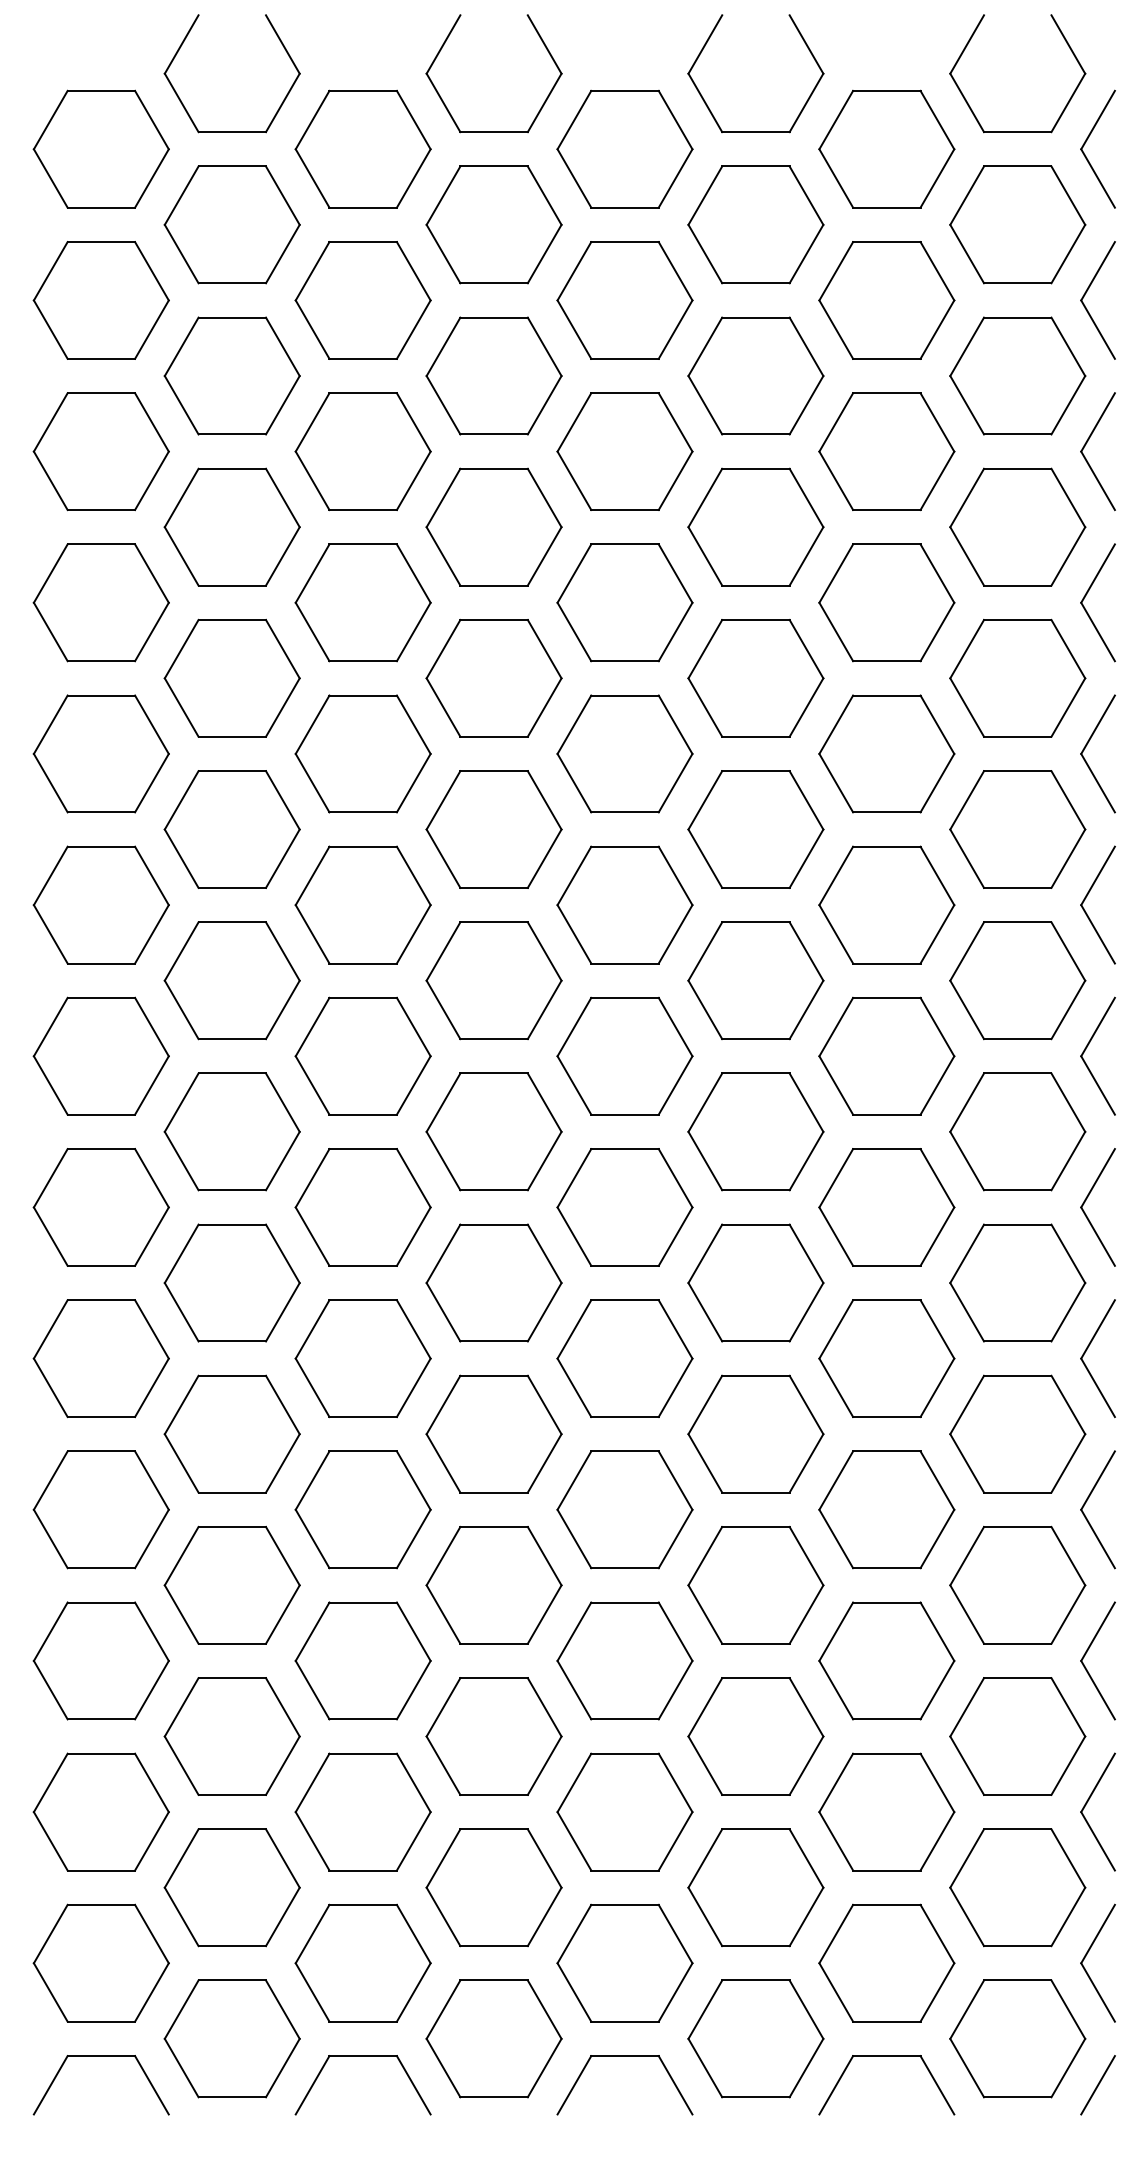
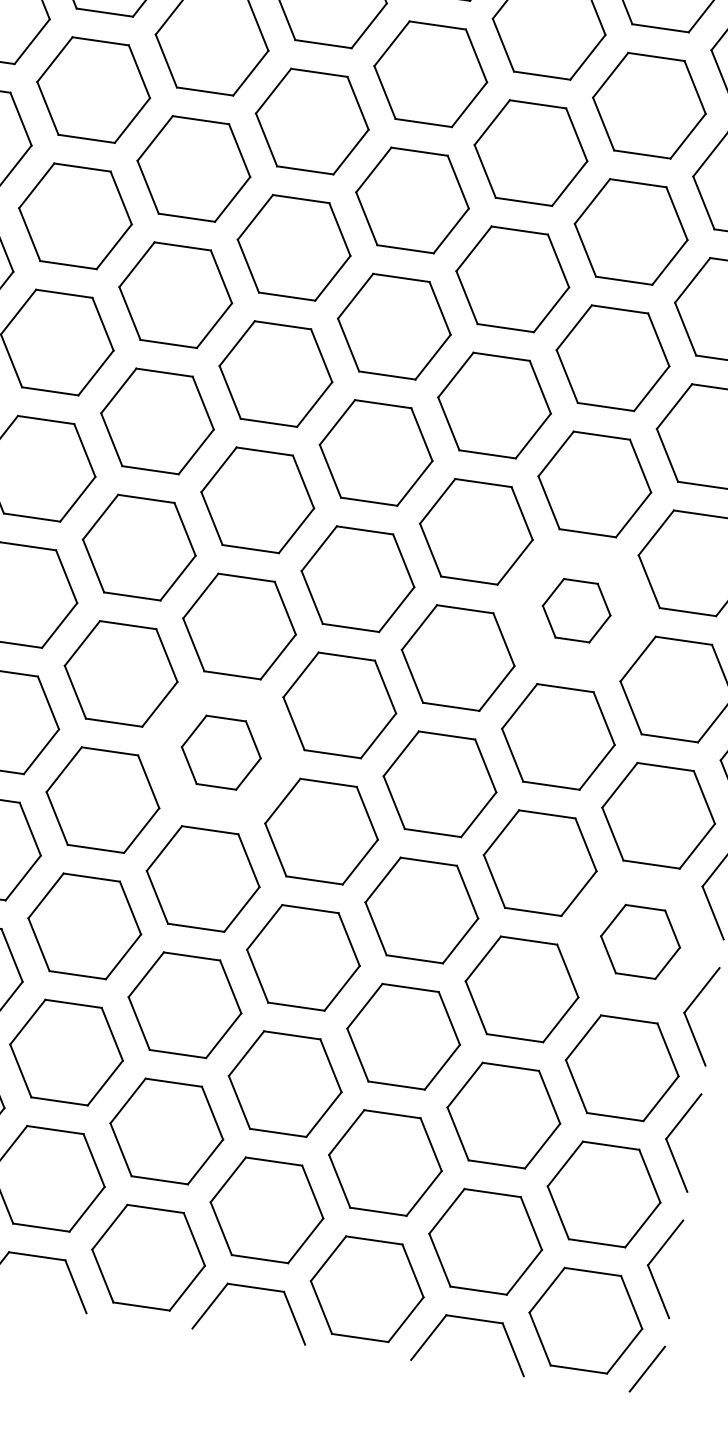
part: (886, 1207) -> (576, 610), size x0.6
part: (493, 1433) -> (220, 752), size x0.7
part: (1017, 1584) -> (640, 941), size x0.7

